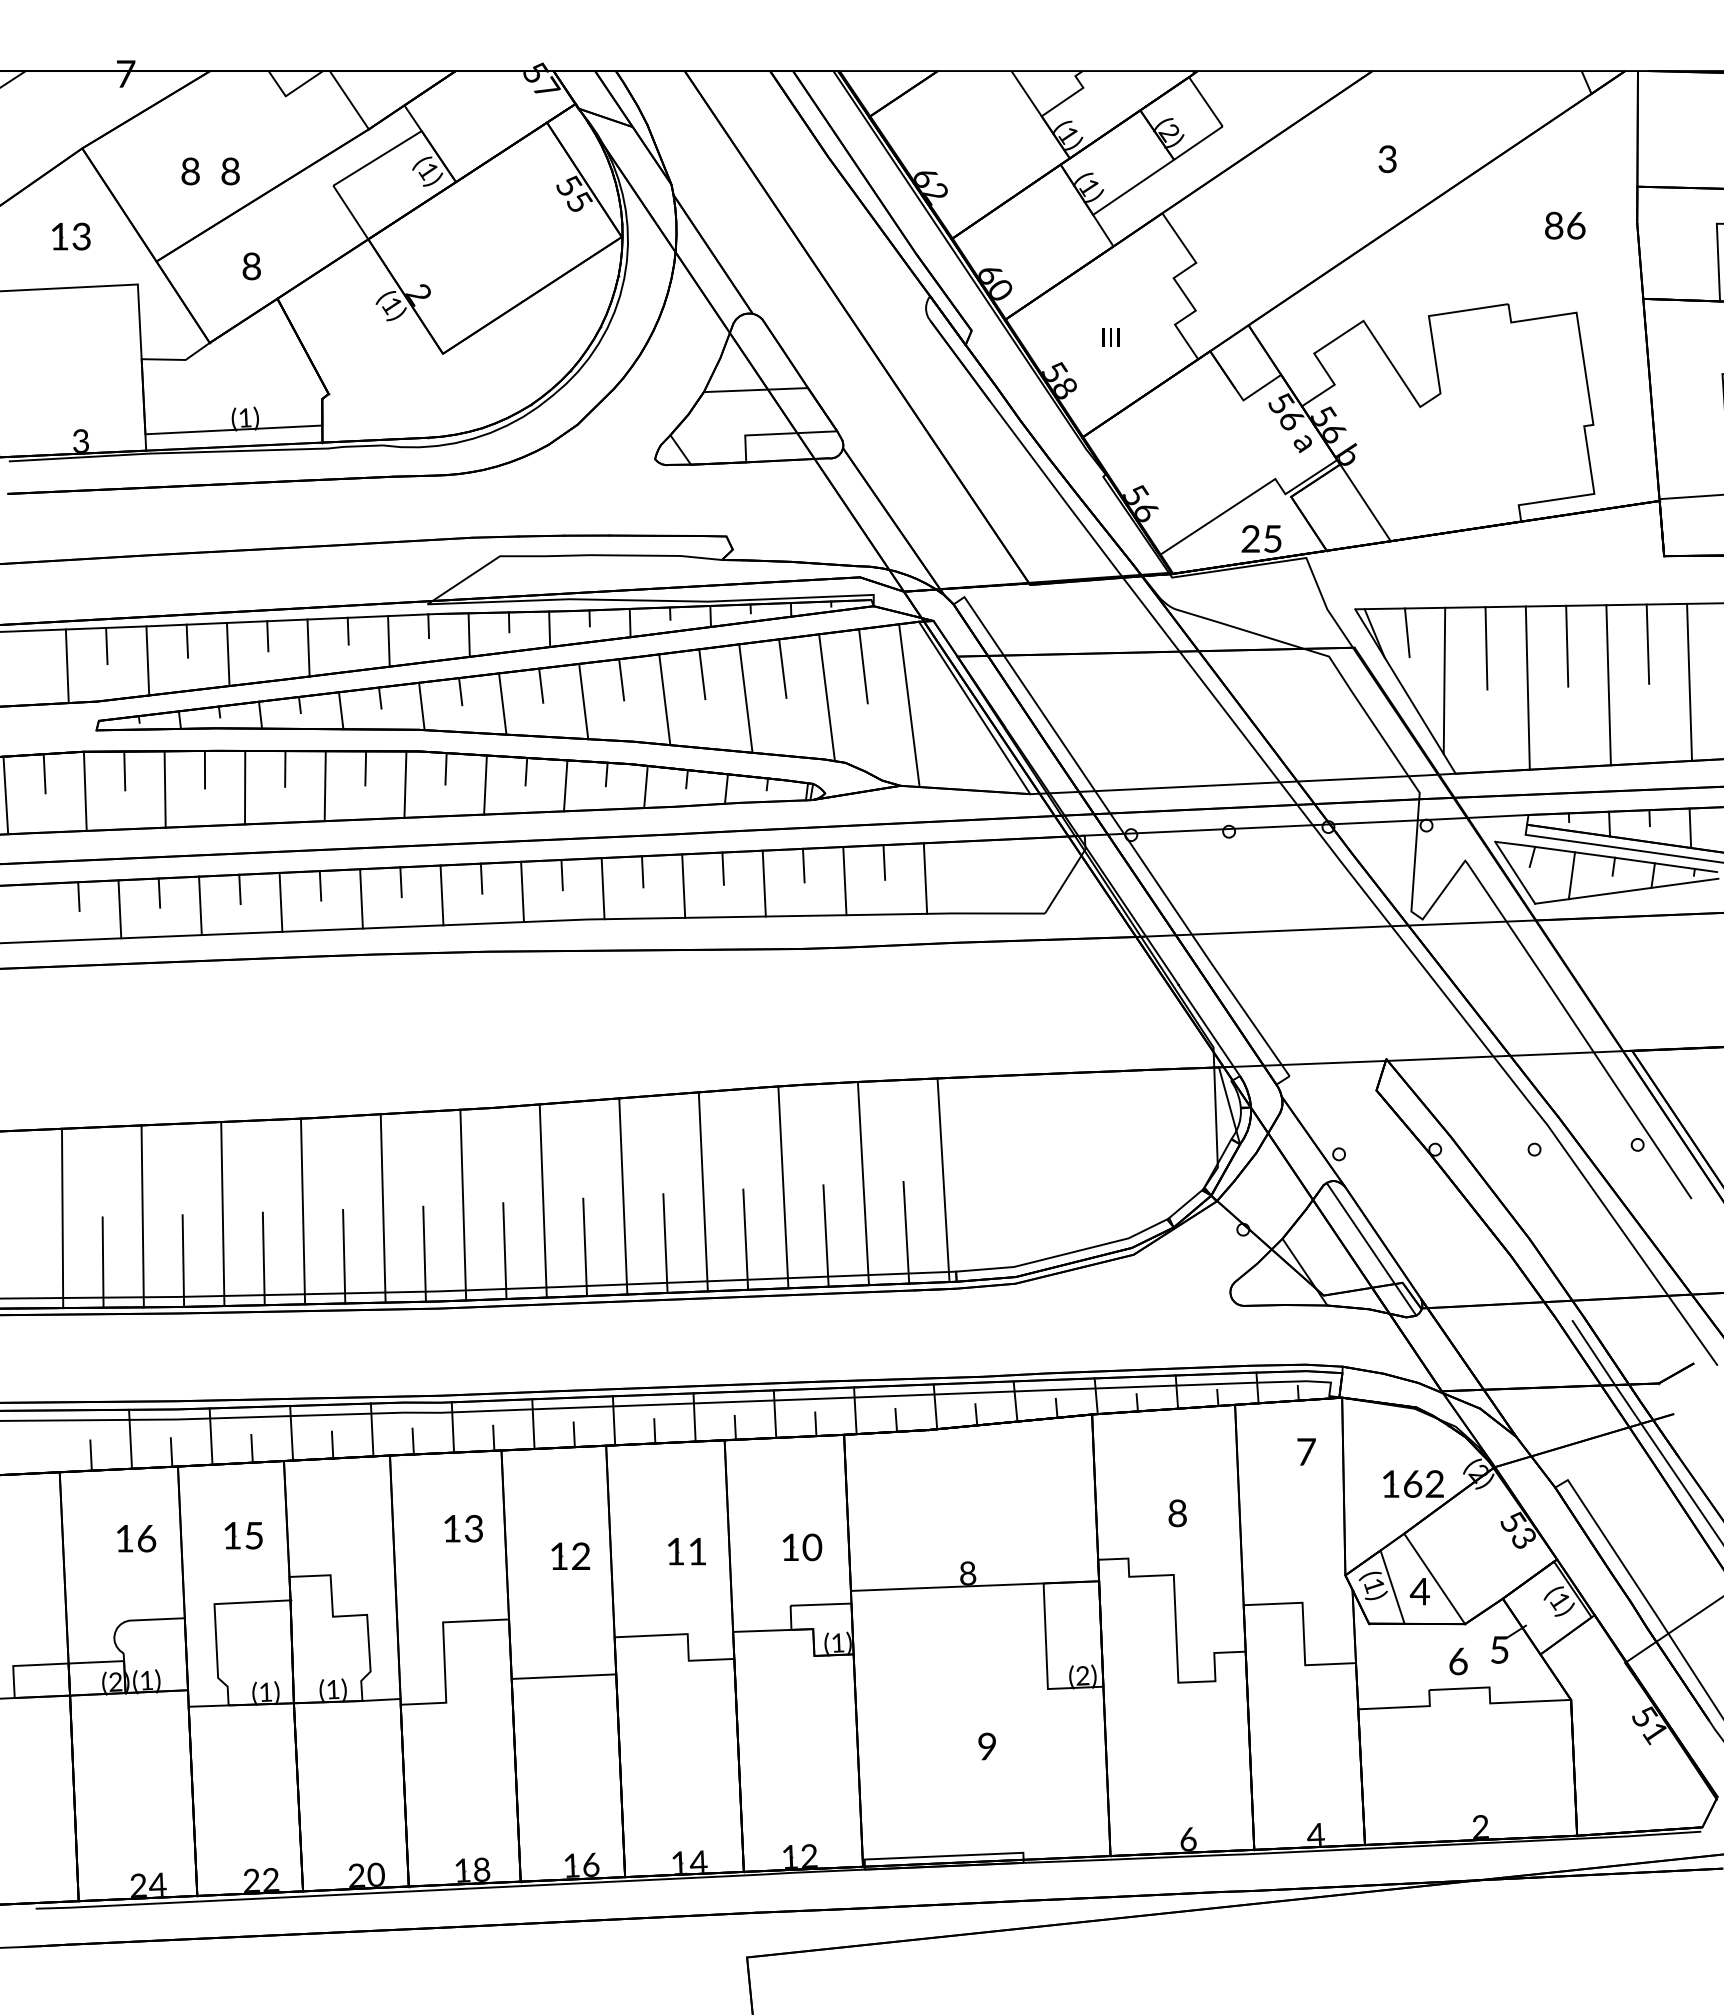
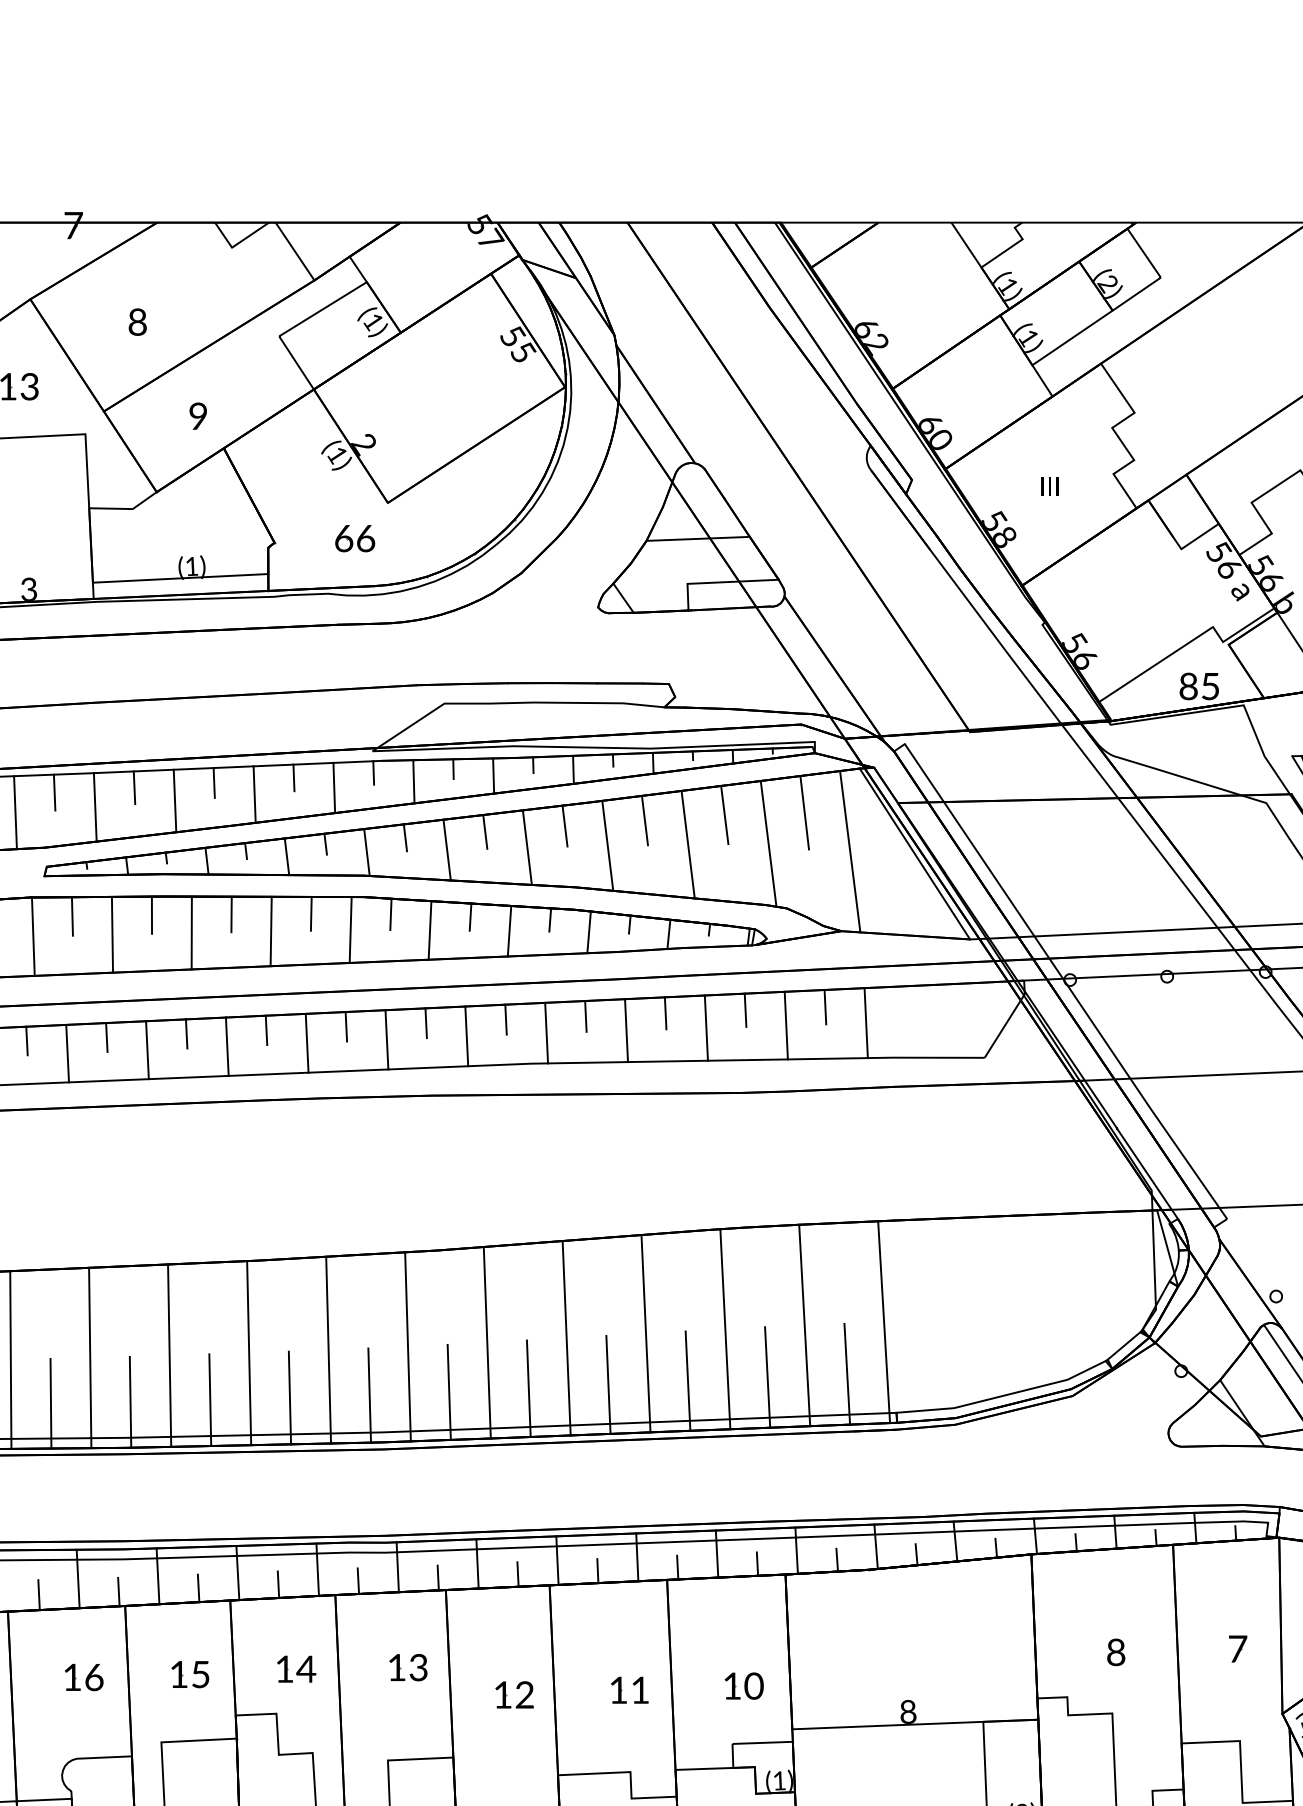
part: (230, 171) -> (177, 322), removed
text: (251, 267) -> (198, 417), 8 -> 9
part: (409, 389) -> (354, 538), added
text: (1250, 539) -> (1188, 687), 25 -> 85
part: (1306, 1451) -> (1237, 1648), moved
part: (350, 1529) -> (296, 1668), added

